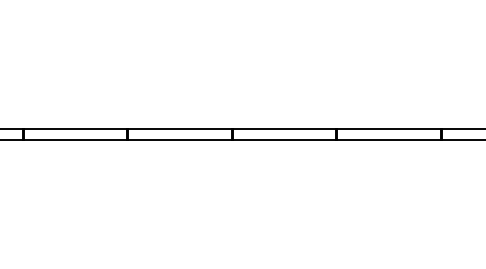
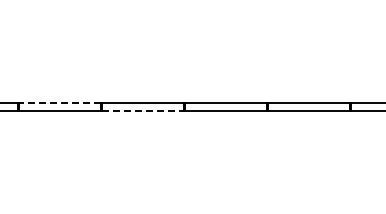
line: (74, 128) -> (59, 102), solid -> dashed
line: (180, 140) -> (143, 111), solid -> dashed

